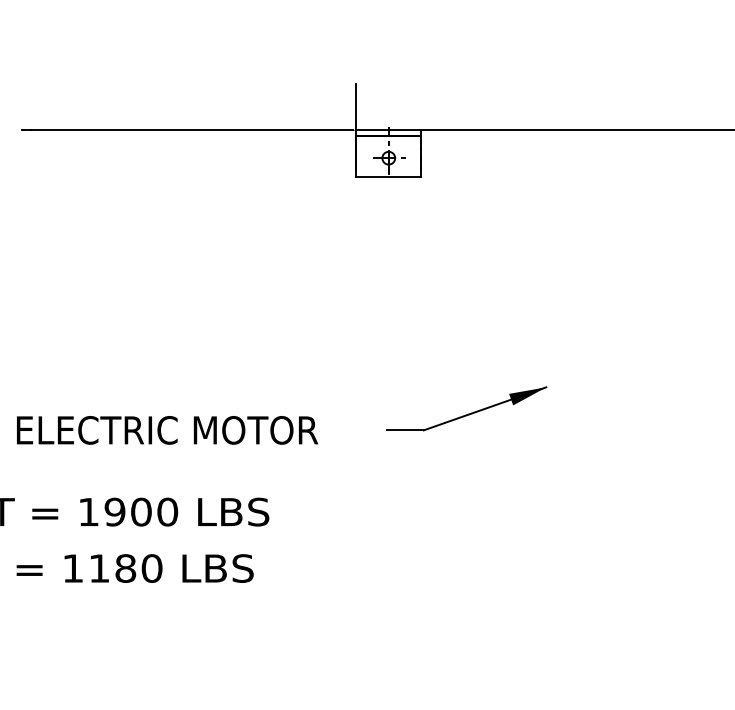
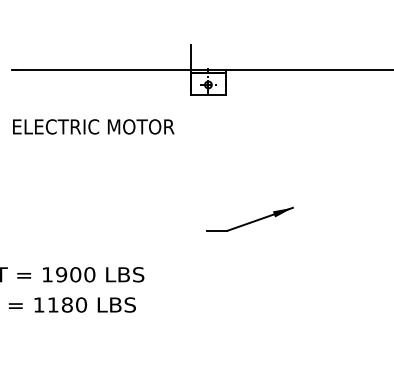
text: (167, 429) -> (93, 126), moved

